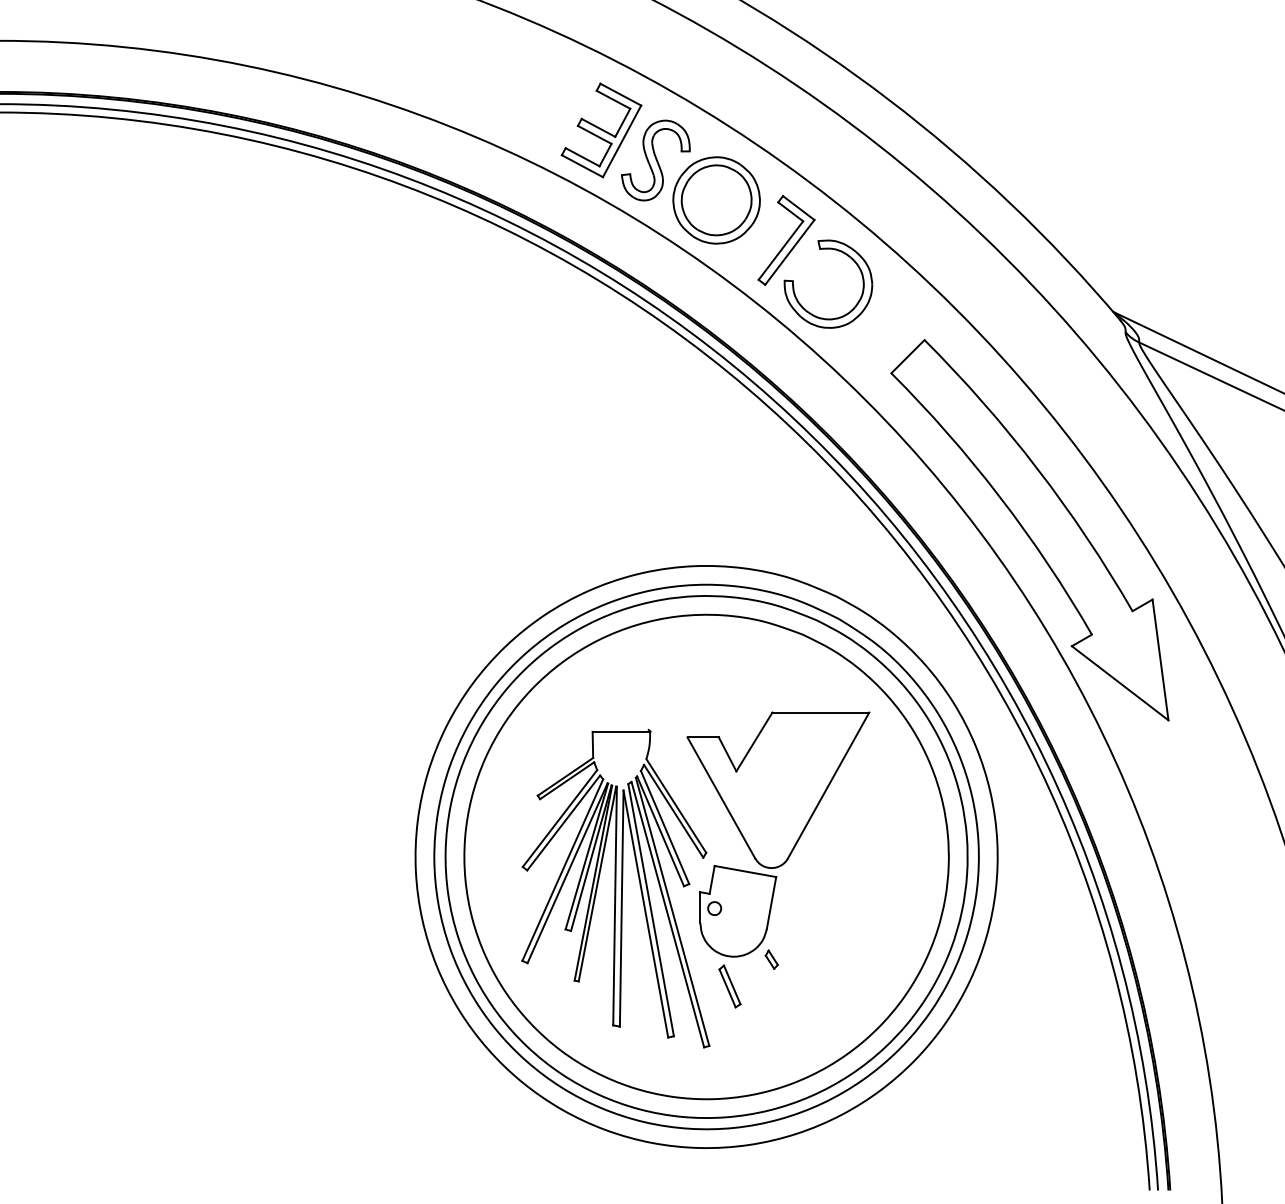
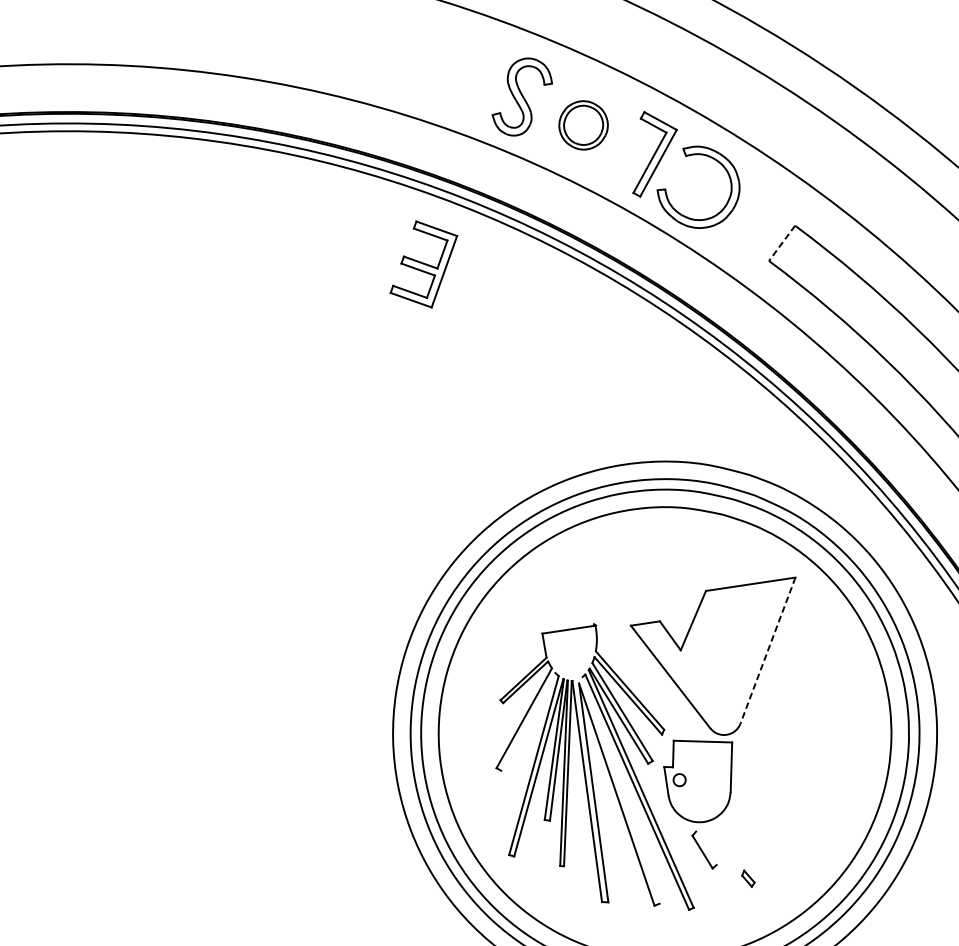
part: (601, 130) -> (423, 264), moved
part: (716, 200) -> (583, 125), size x0.6
line: (907, 357) -> (781, 244), solid -> dashed
line: (828, 785) -> (767, 650), solid -> dashed
line: (563, 822) -> (528, 721), removed
line: (650, 910) -> (620, 790), removed
part: (771, 959) -> (748, 878), moved
line: (731, 984) -> (705, 847), removed

